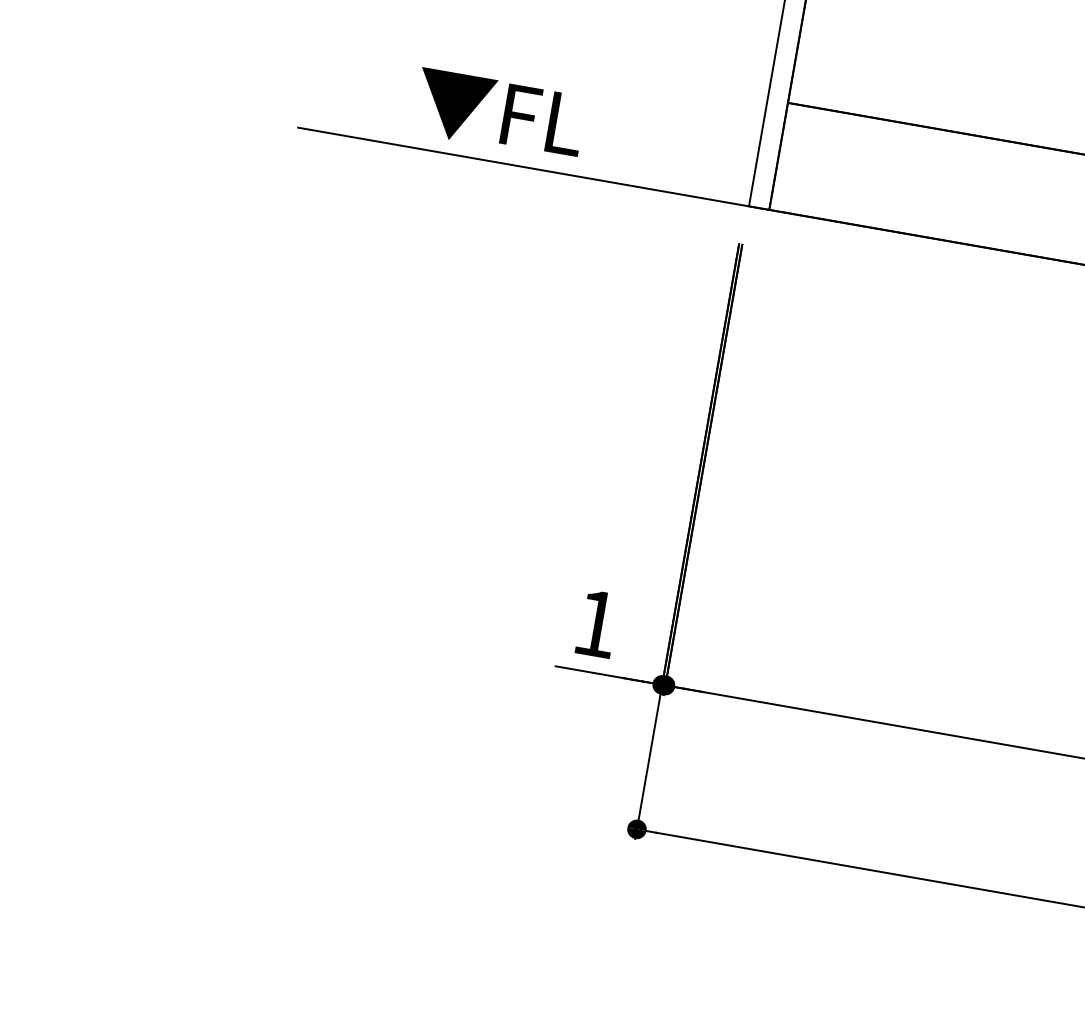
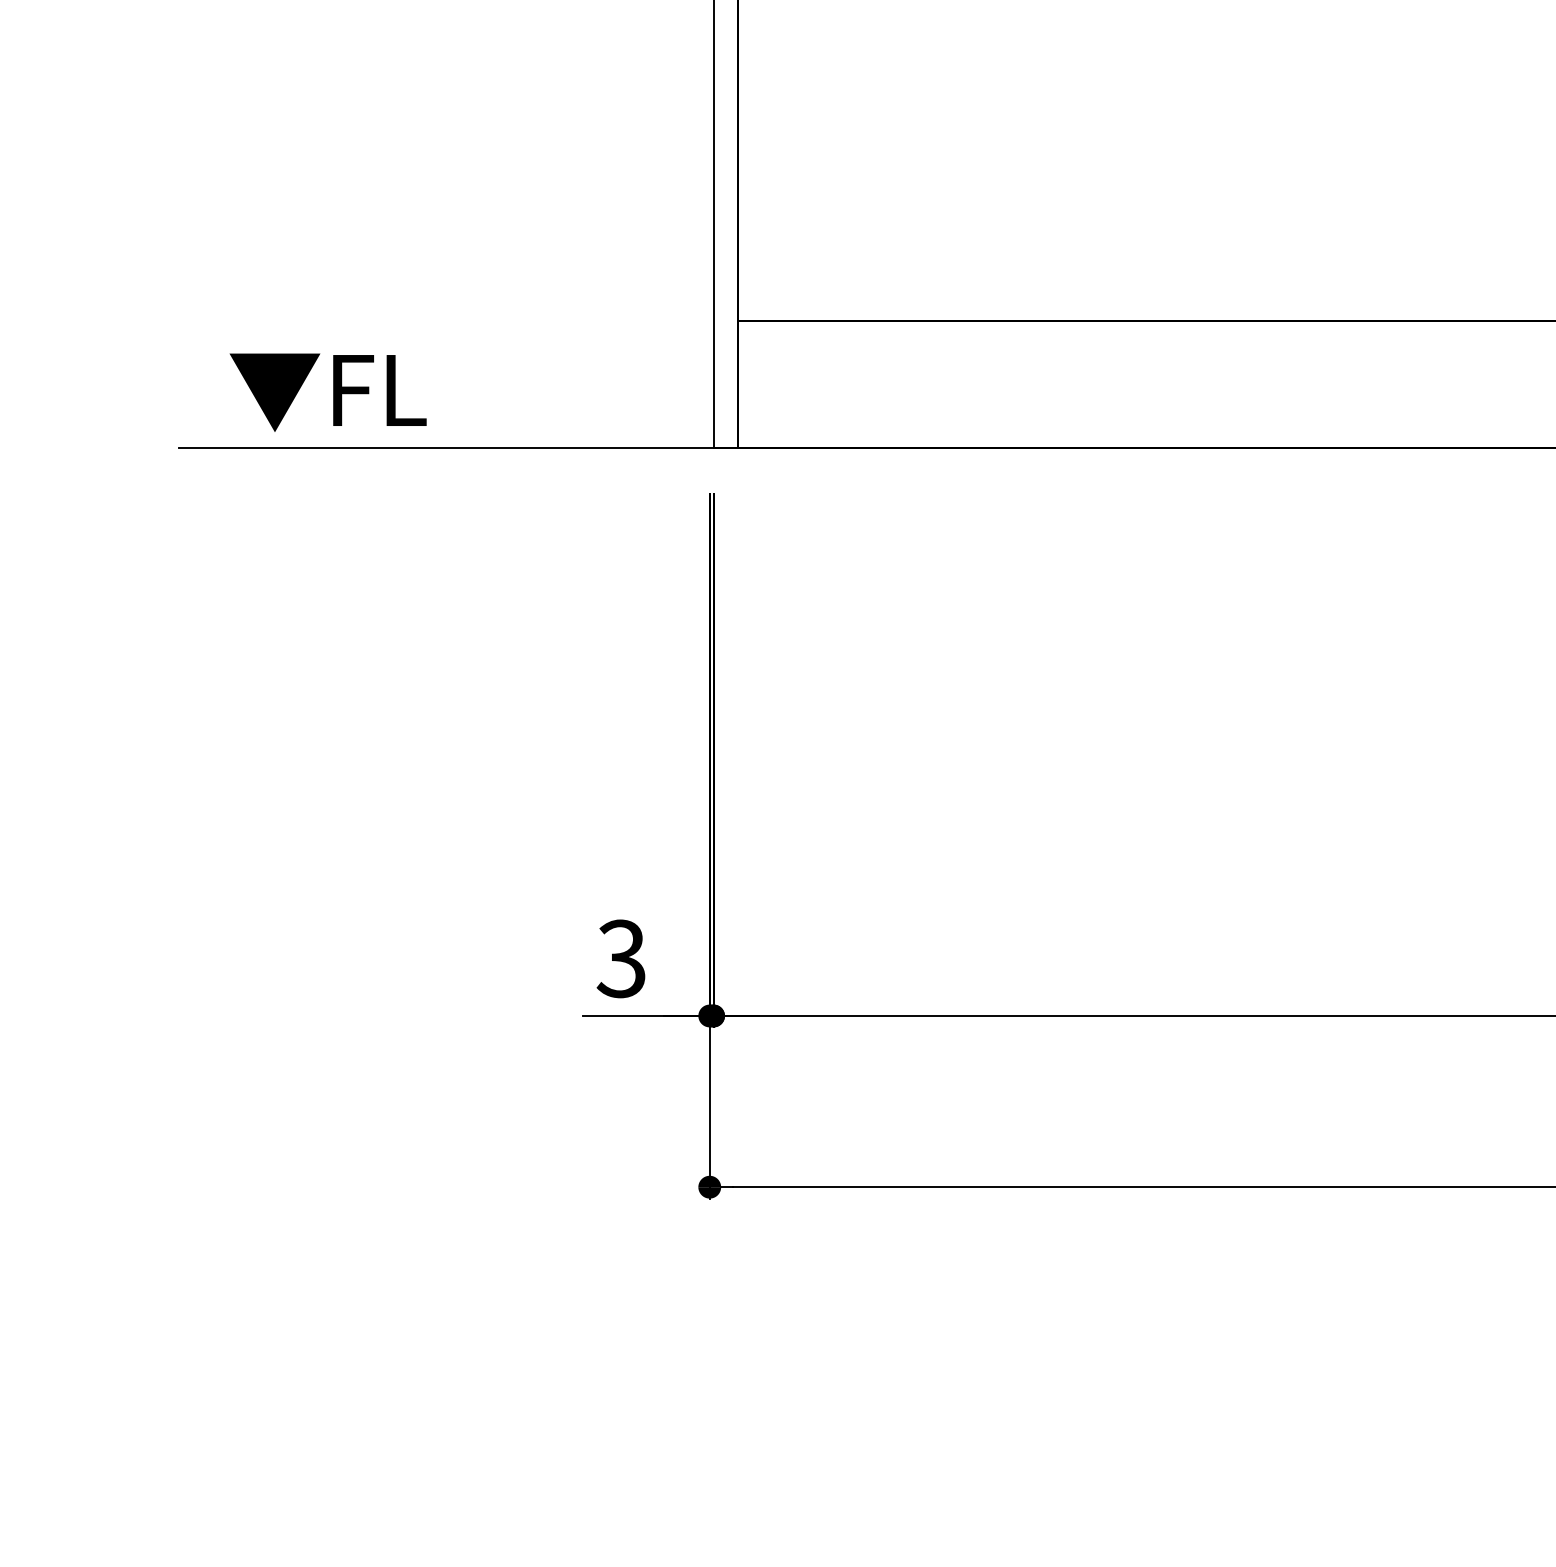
text: (498, 114) -> (327, 392), moved
text: (595, 623) -> (620, 958), 1 -> 3

